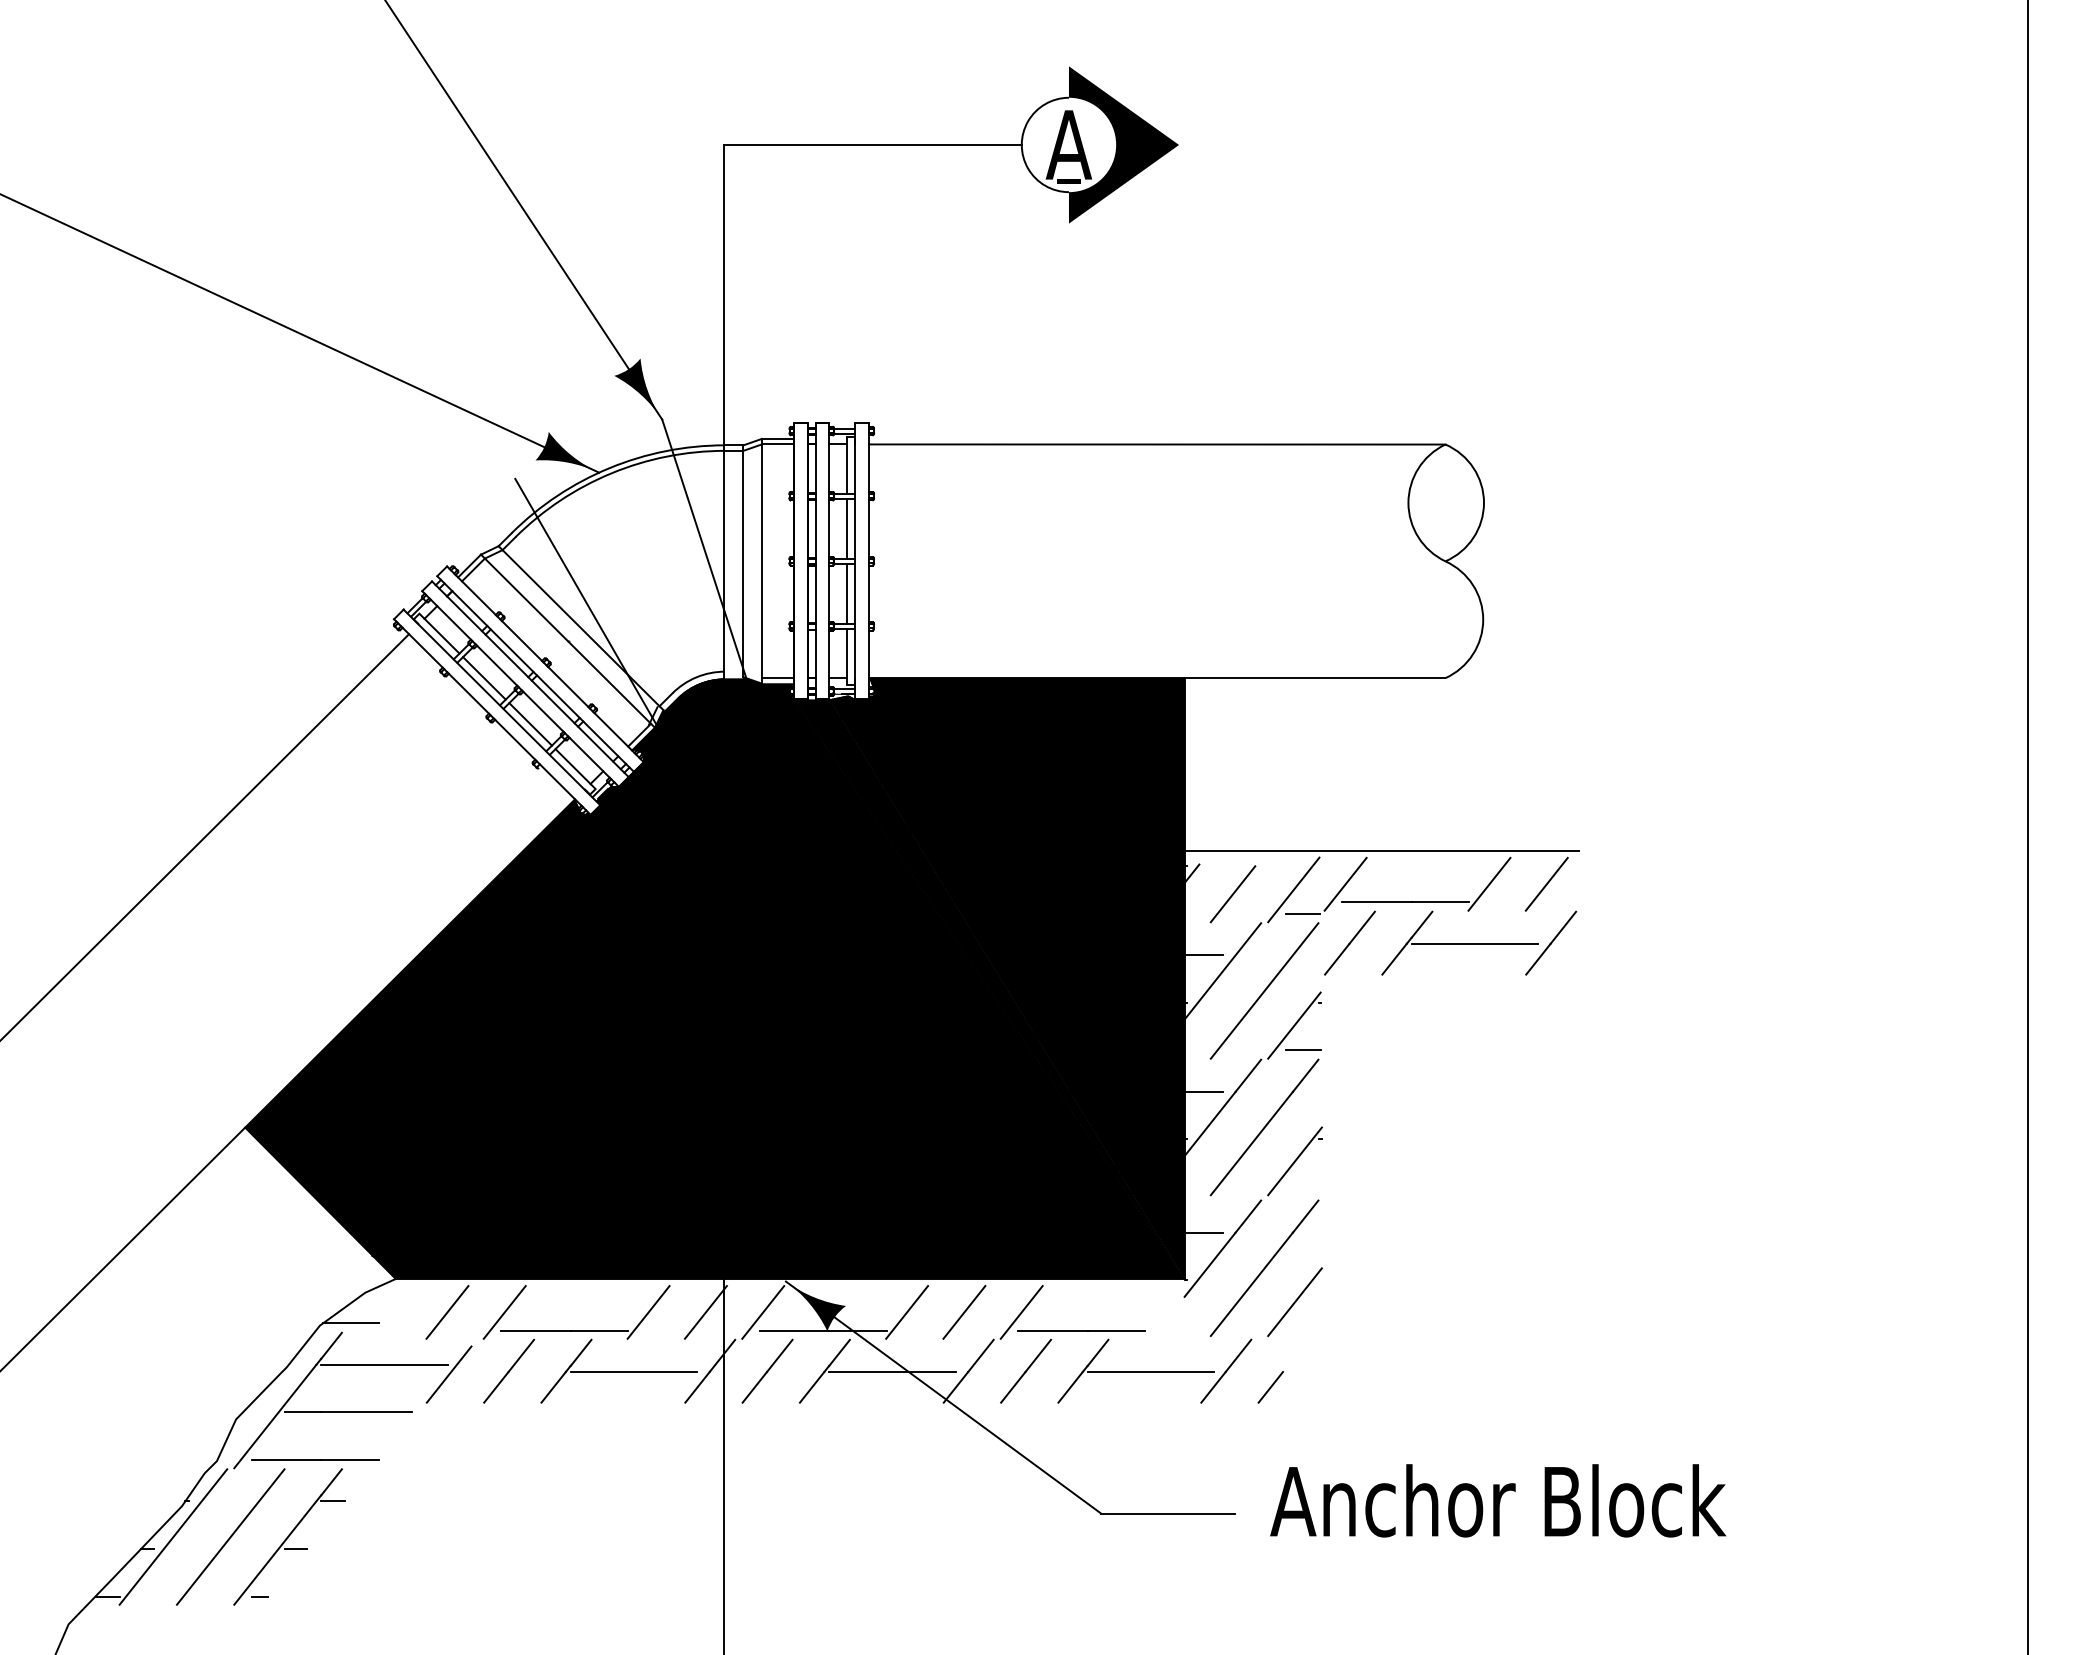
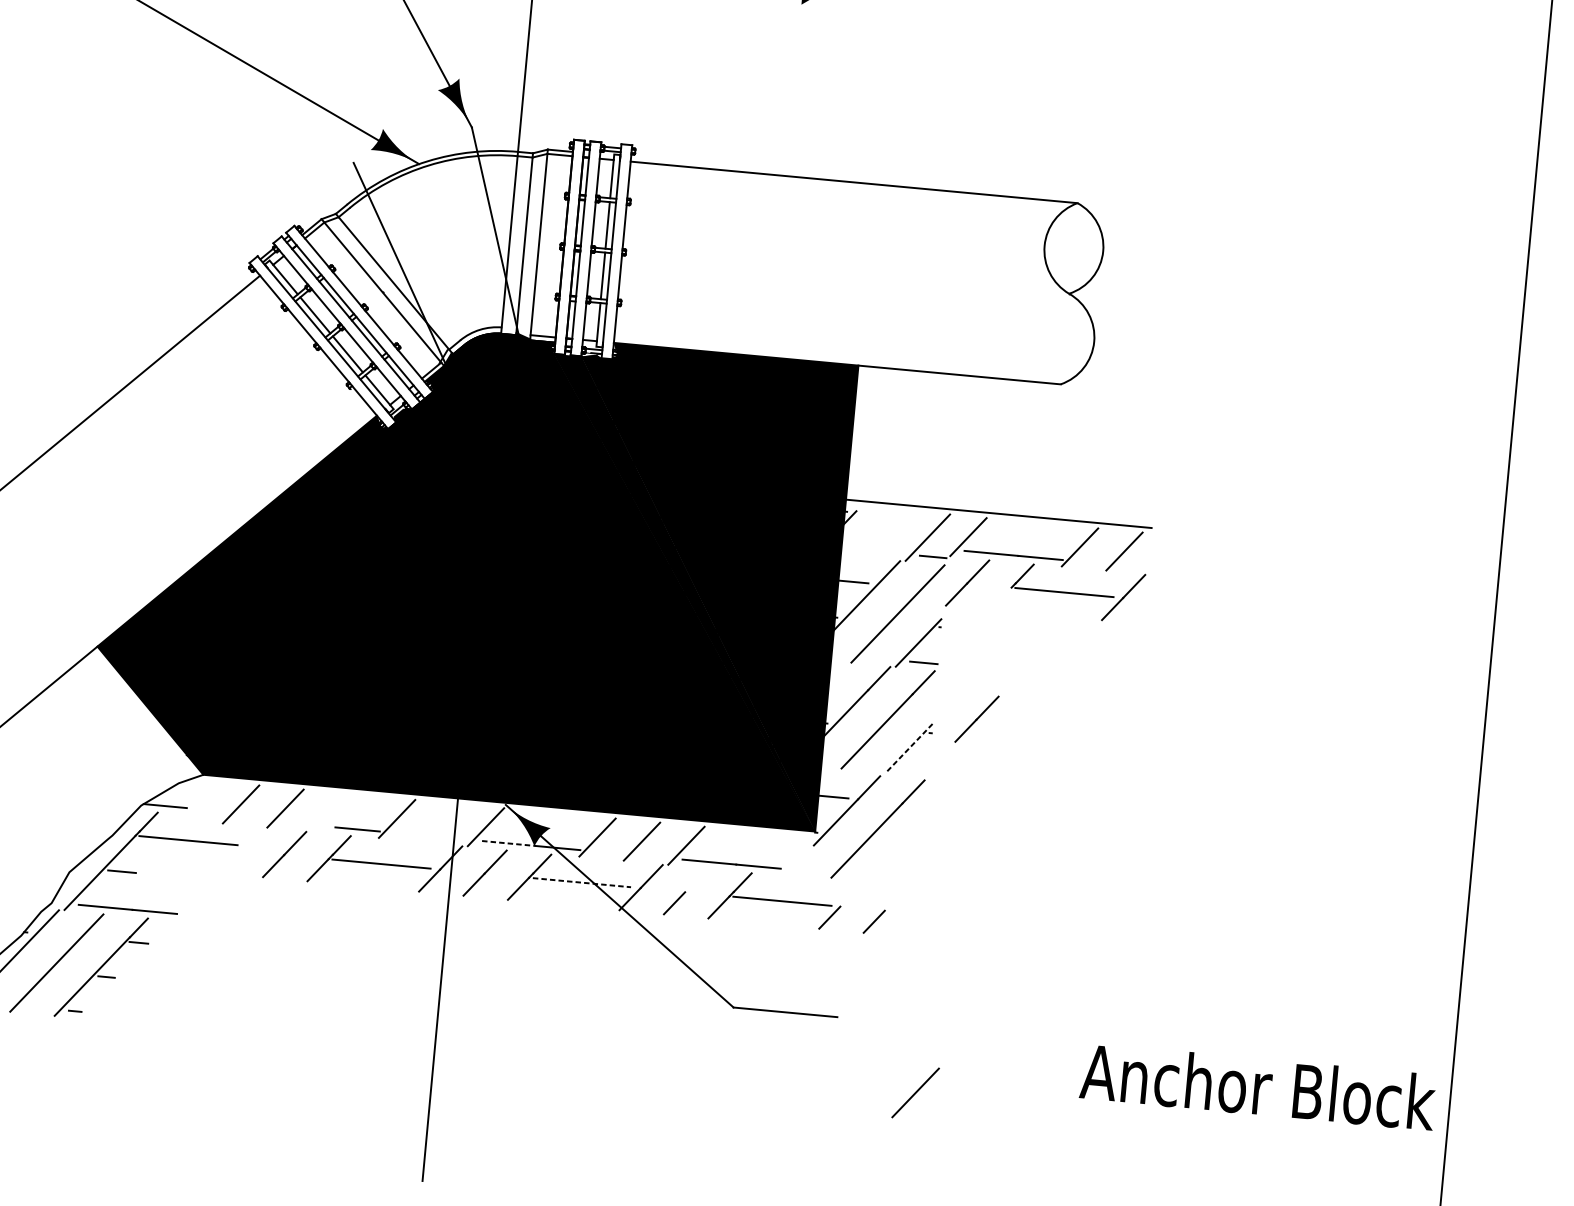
line: (1232, 894) -> (880, 536), removed
line: (1394, 958) -> (1001, 598), removed
line: (1203, 1091) -> (843, 687), removed
line: (1378, 1115) -> (977, 718), added
line: (1294, 1161) -> (908, 748), solid -> dashed
line: (1294, 1302) -> (915, 1093), moved
line: (705, 1312) -> (441, 823), removed
line: (535, 1330) -> (308, 824), removed
line: (794, 1330) -> (508, 843), solid -> dashed
line: (1038, 1355) -> (696, 880), removed
line: (1238, 1355) -> (851, 894), removed
line: (893, 1371) -> (582, 882), solid -> dashed
line: (448, 1374) -> (237, 852), removed
line: (366, 1412) -> (171, 876), removed
text: (1498, 1500) -> (1258, 1086), moved

